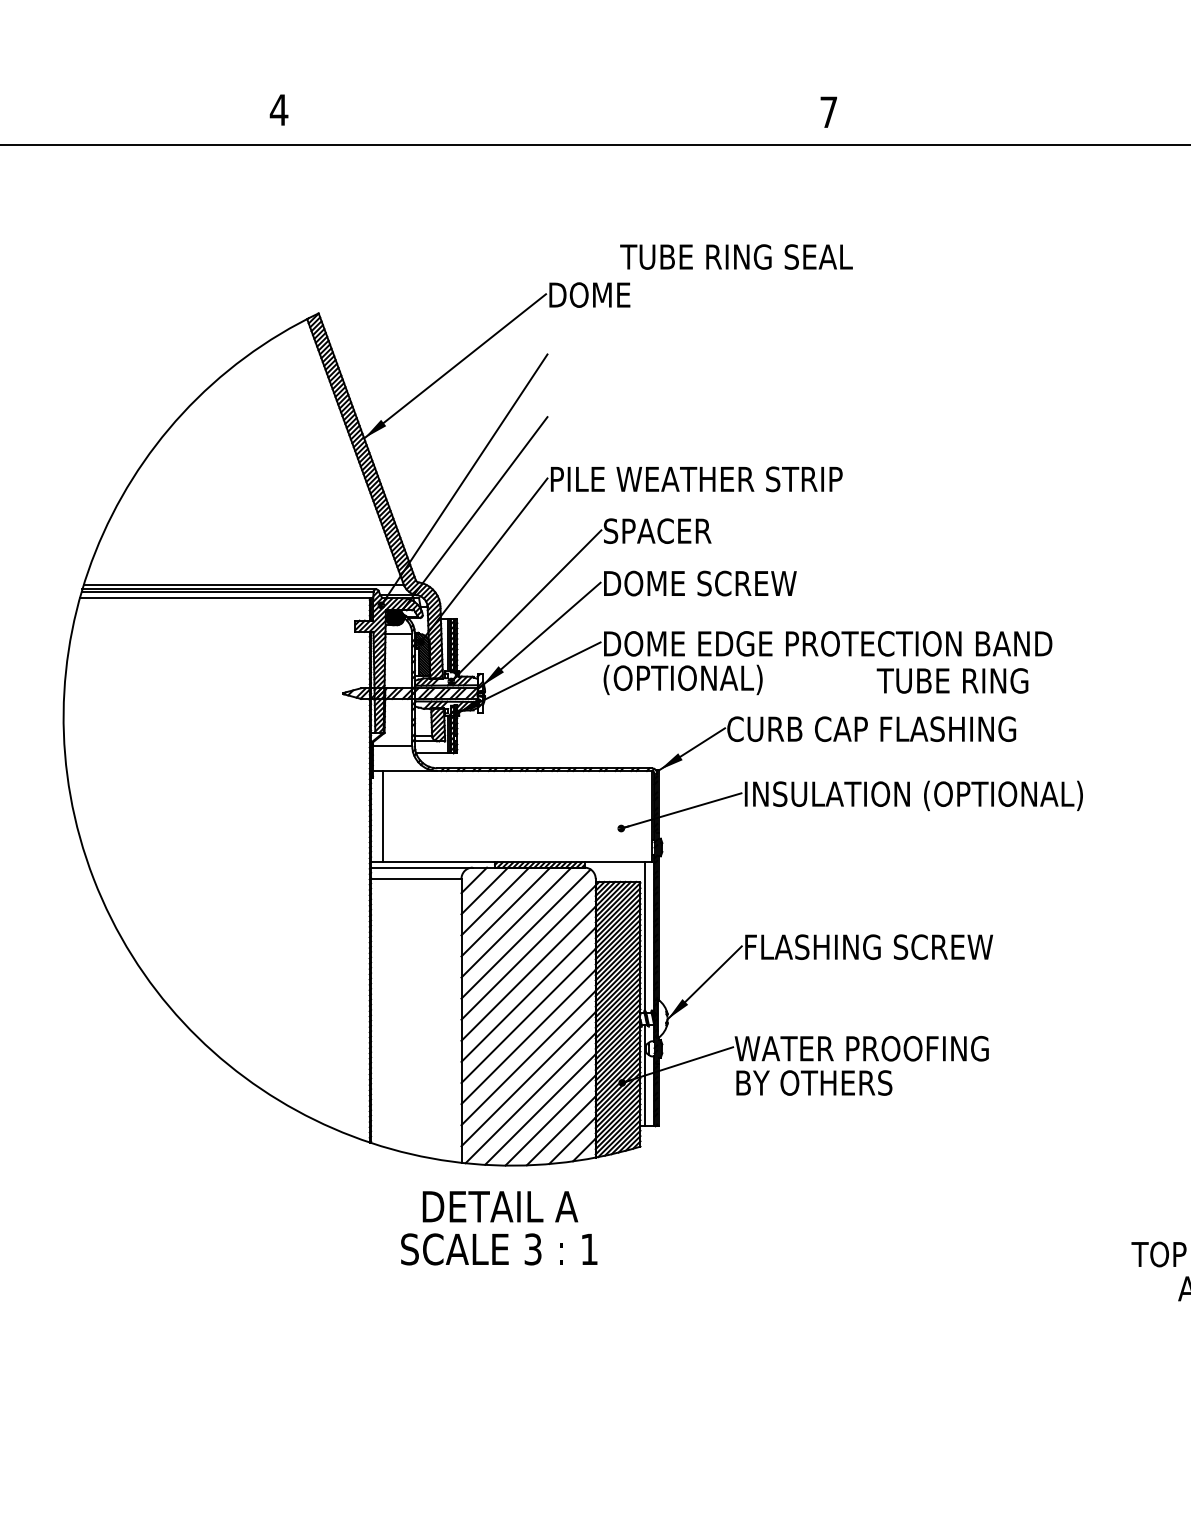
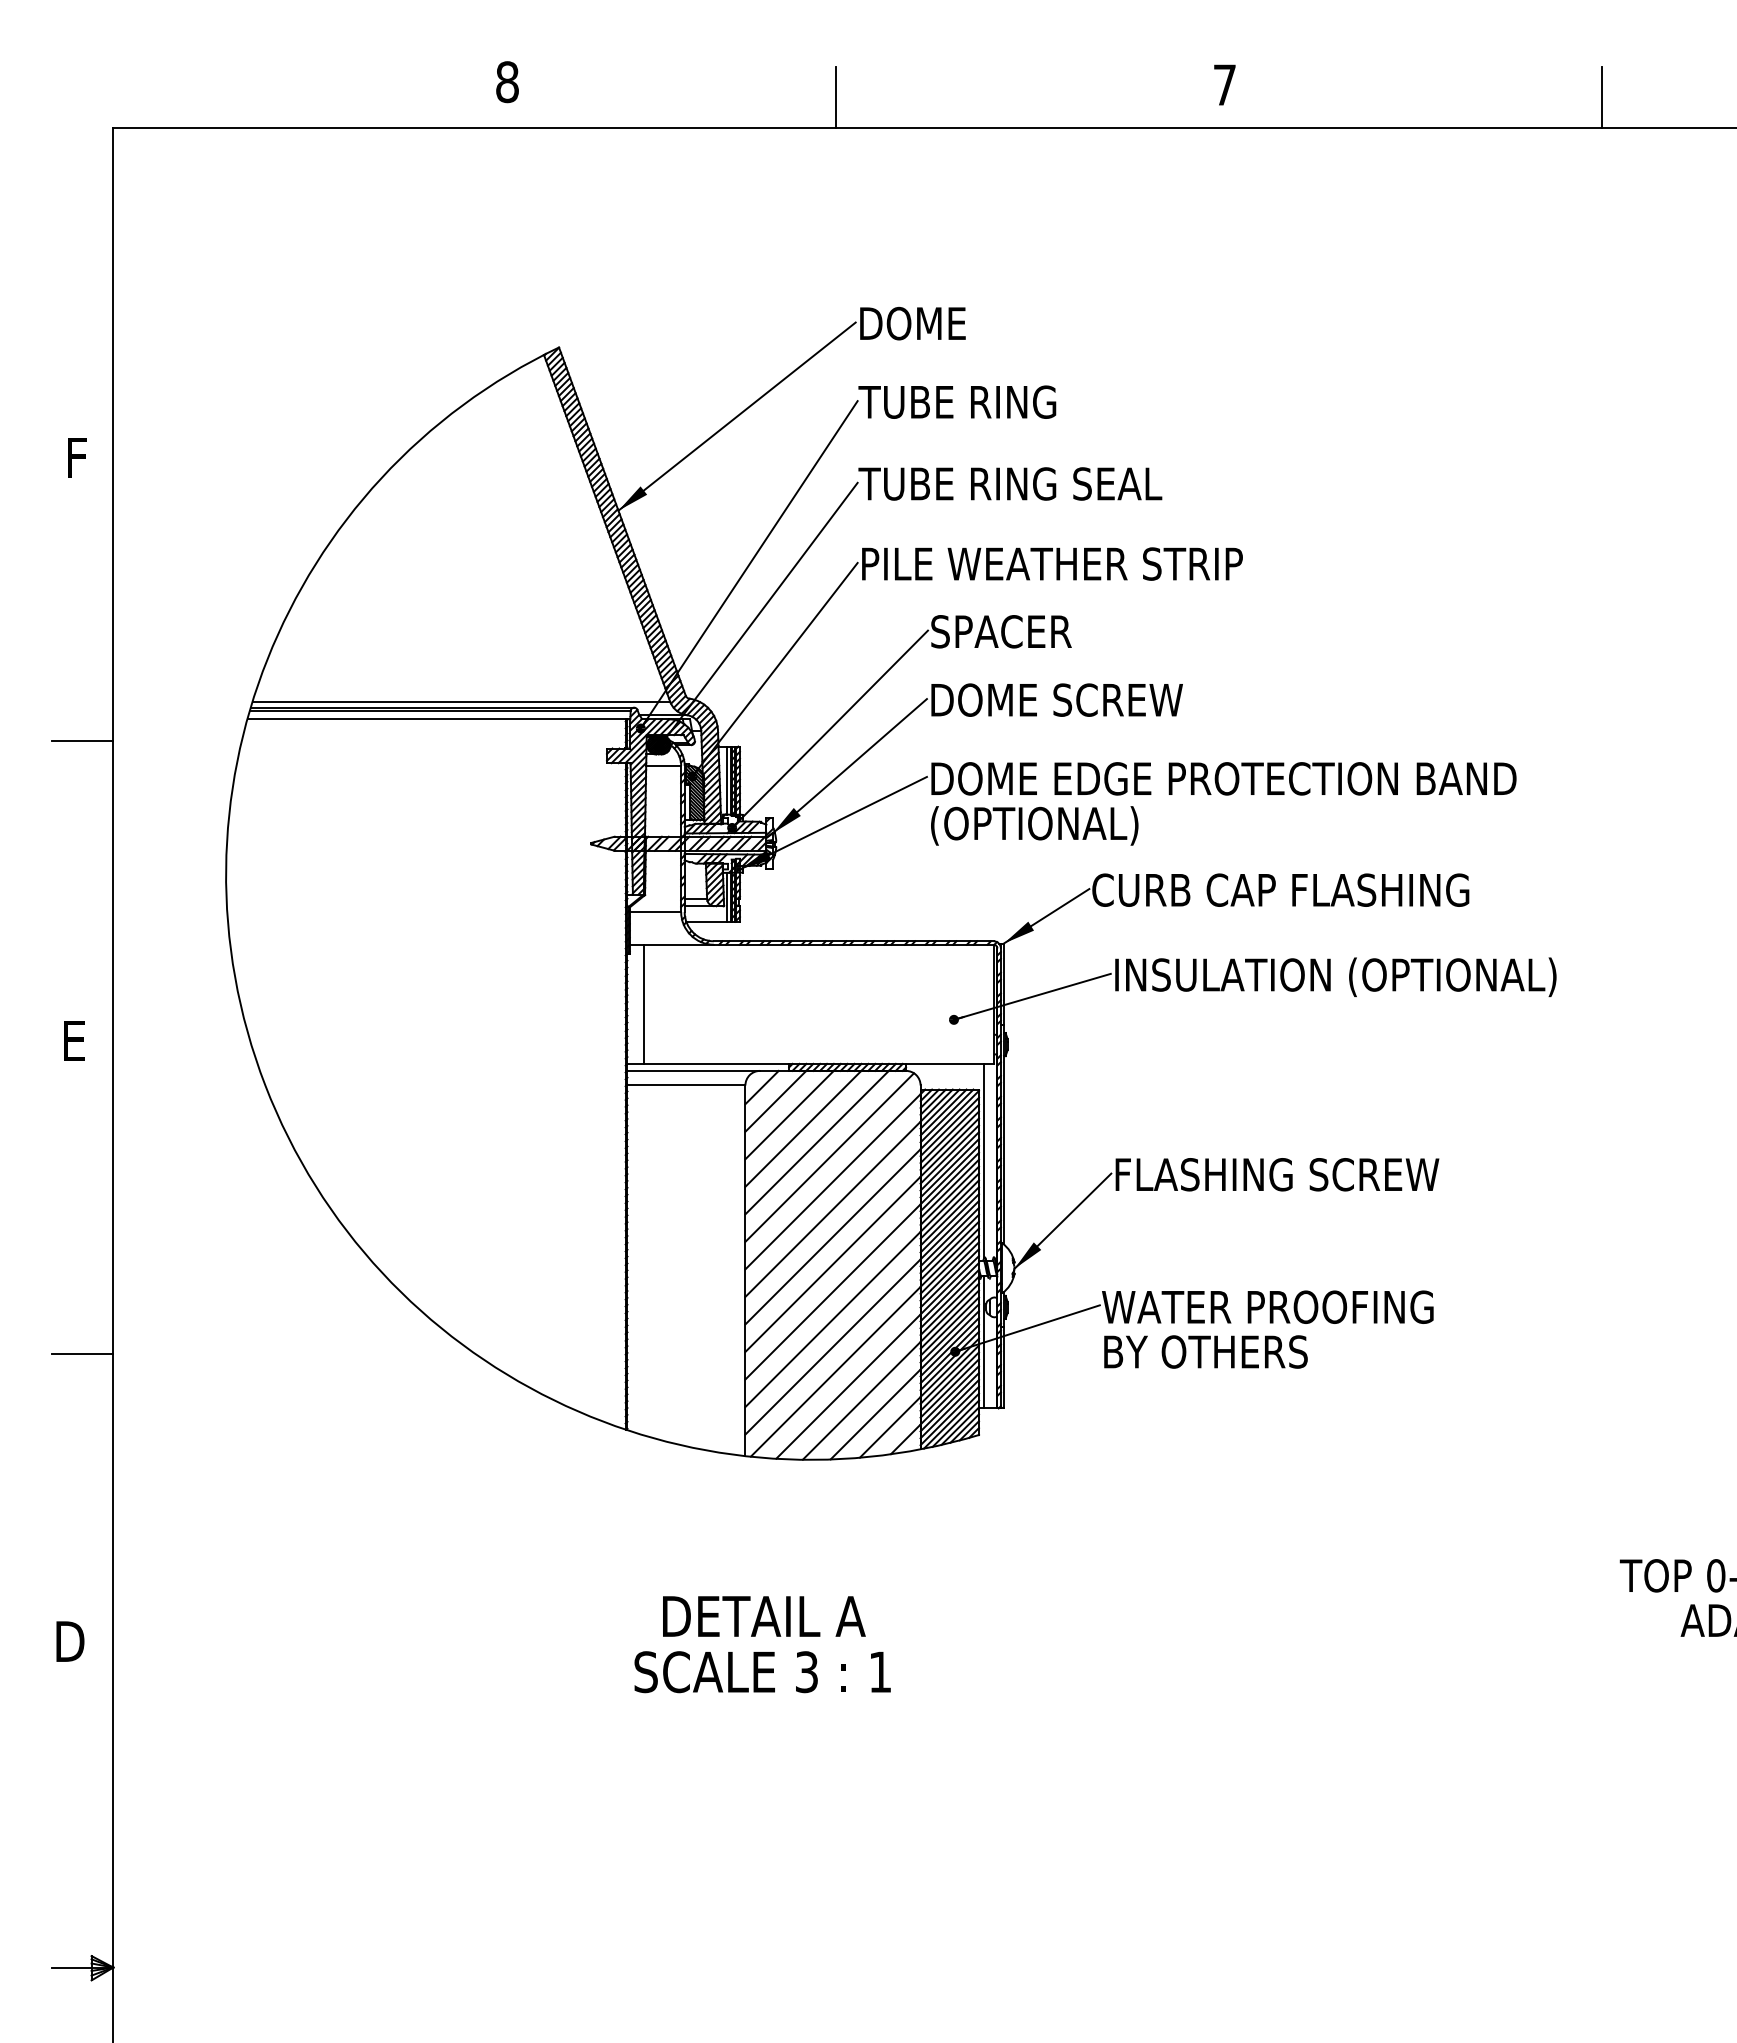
text: (279, 110) -> (507, 82), 4 -> 8
line: (530, 121) -> (835, 97), added
line: (1118, 121) -> (1602, 97), added
text: (736, 256) -> (1010, 483), moved
text: (952, 680) -> (957, 401), moved
text: (499, 1228) -> (762, 1644), moved

